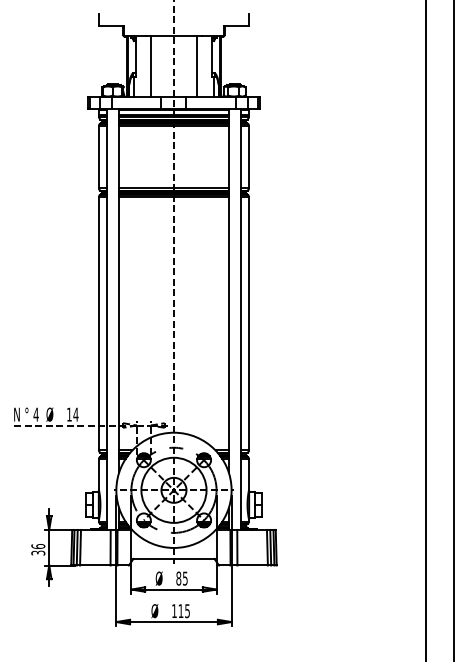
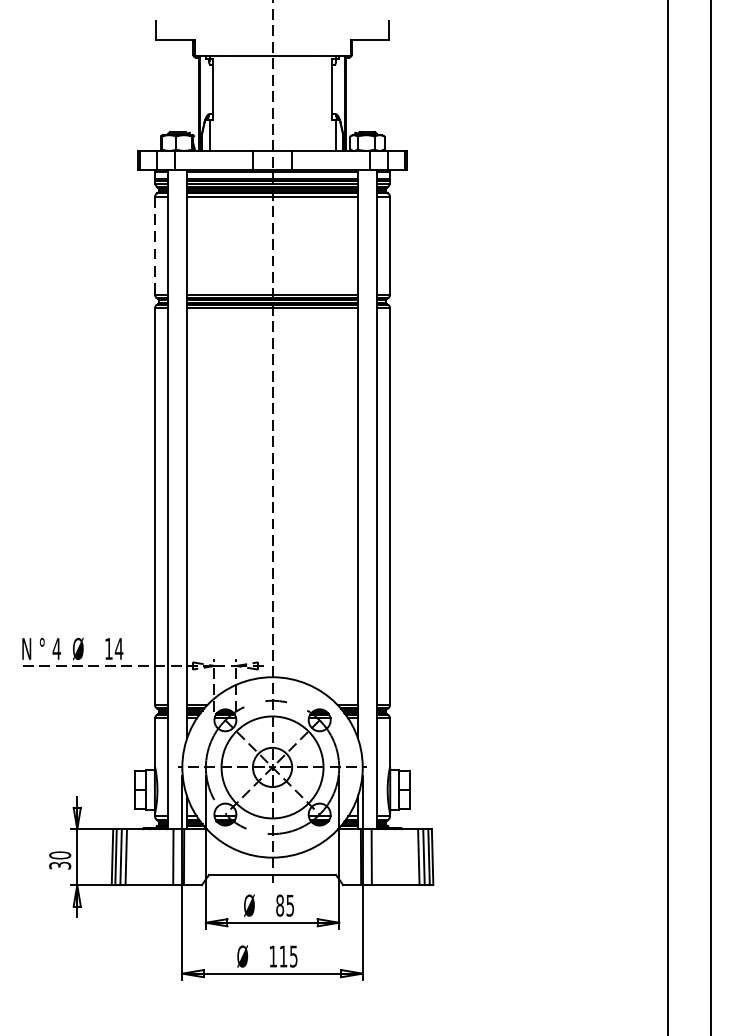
line: (151, 65) -> (237, 102), removed
line: (196, 65) -> (307, 102), removed
line: (98, 157) -> (154, 246), solid -> dashed
text: (37, 546) -> (58, 855), 36 -> 30

